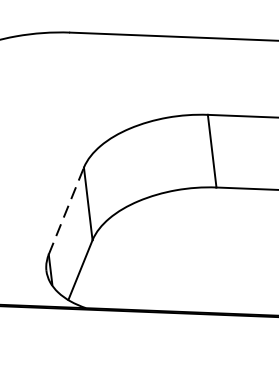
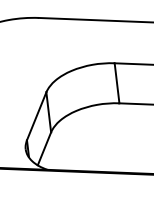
line: (66, 211) -> (36, 116), dashed -> solid

